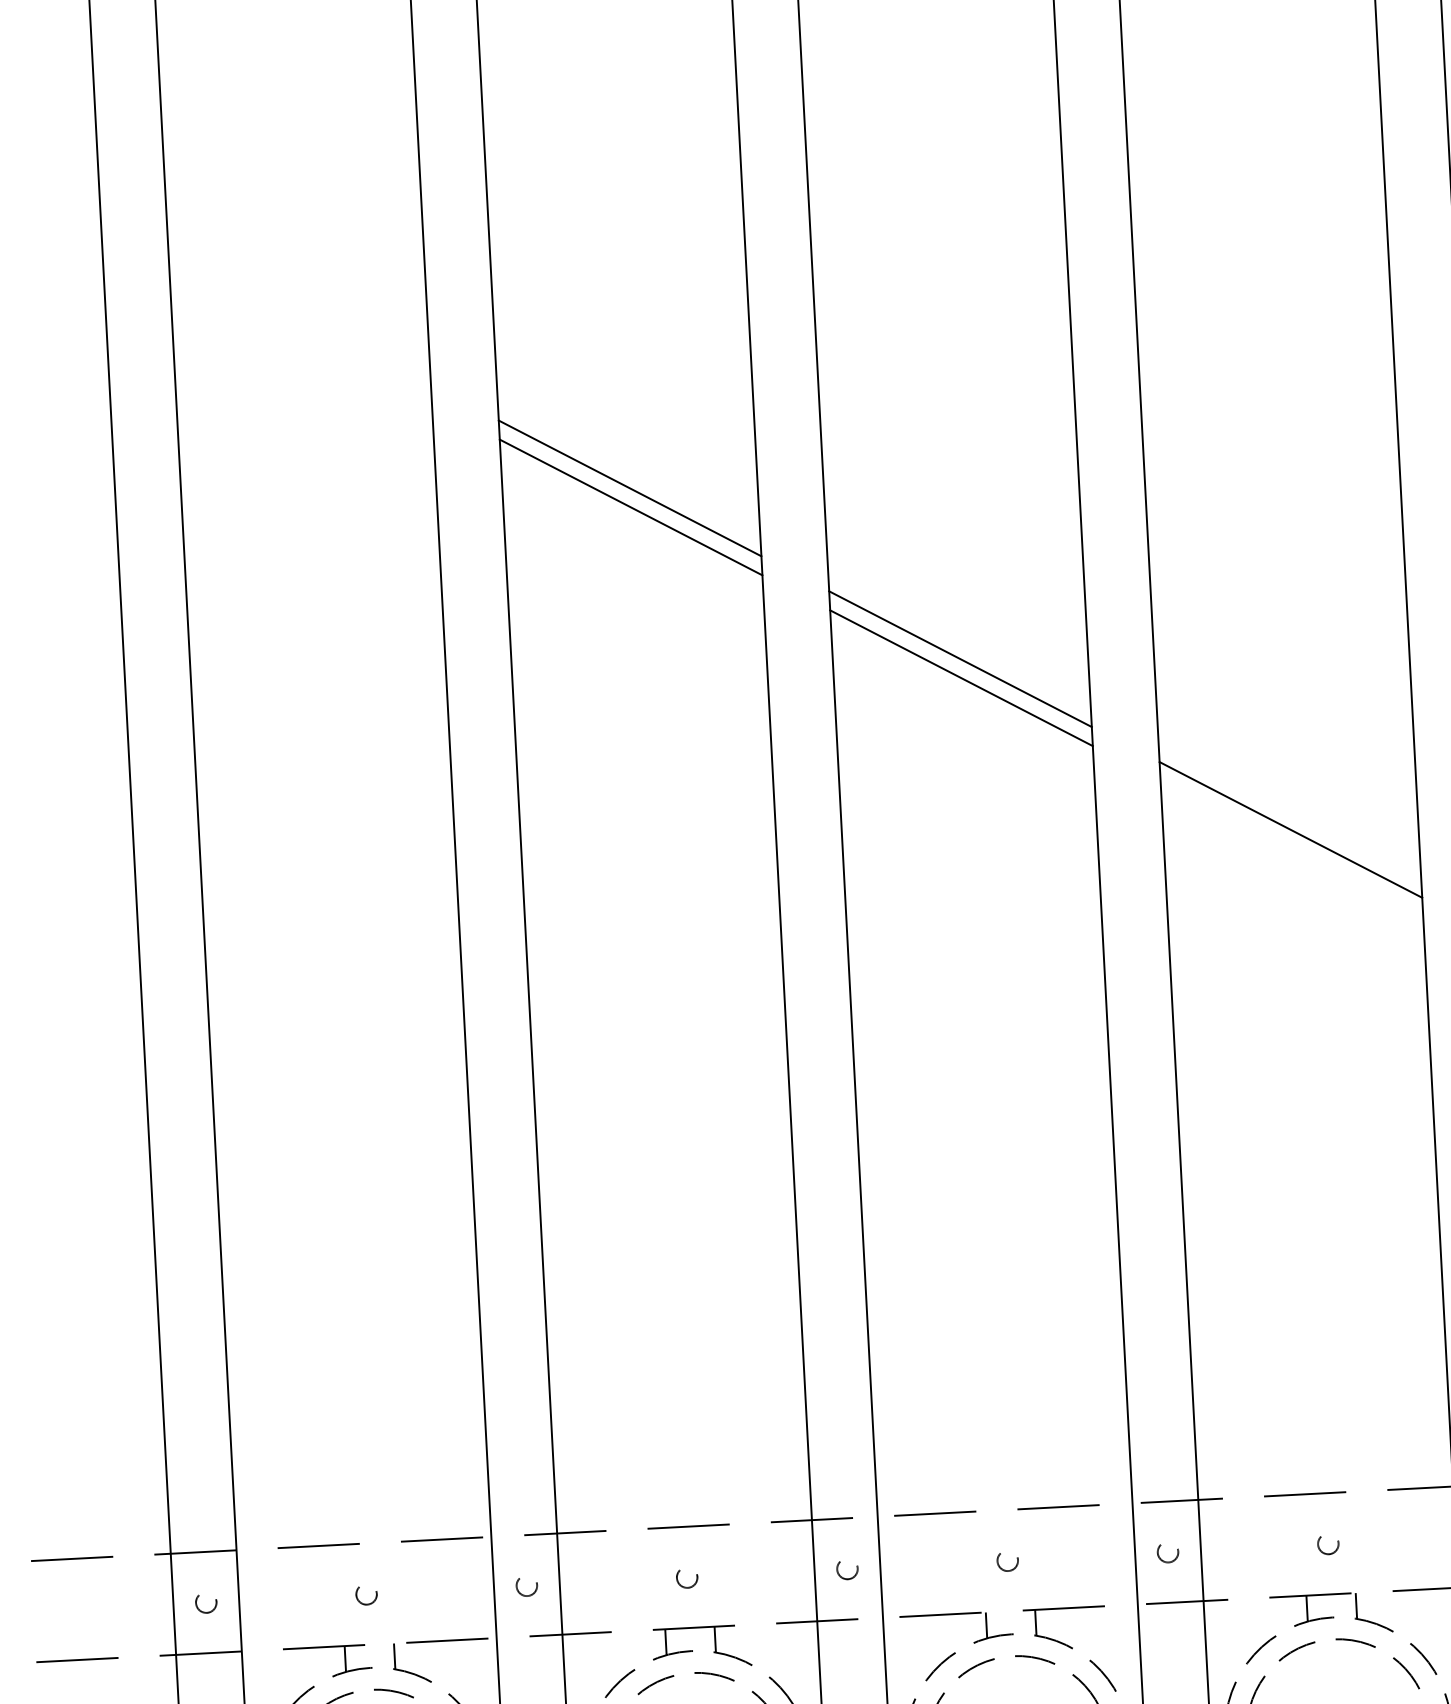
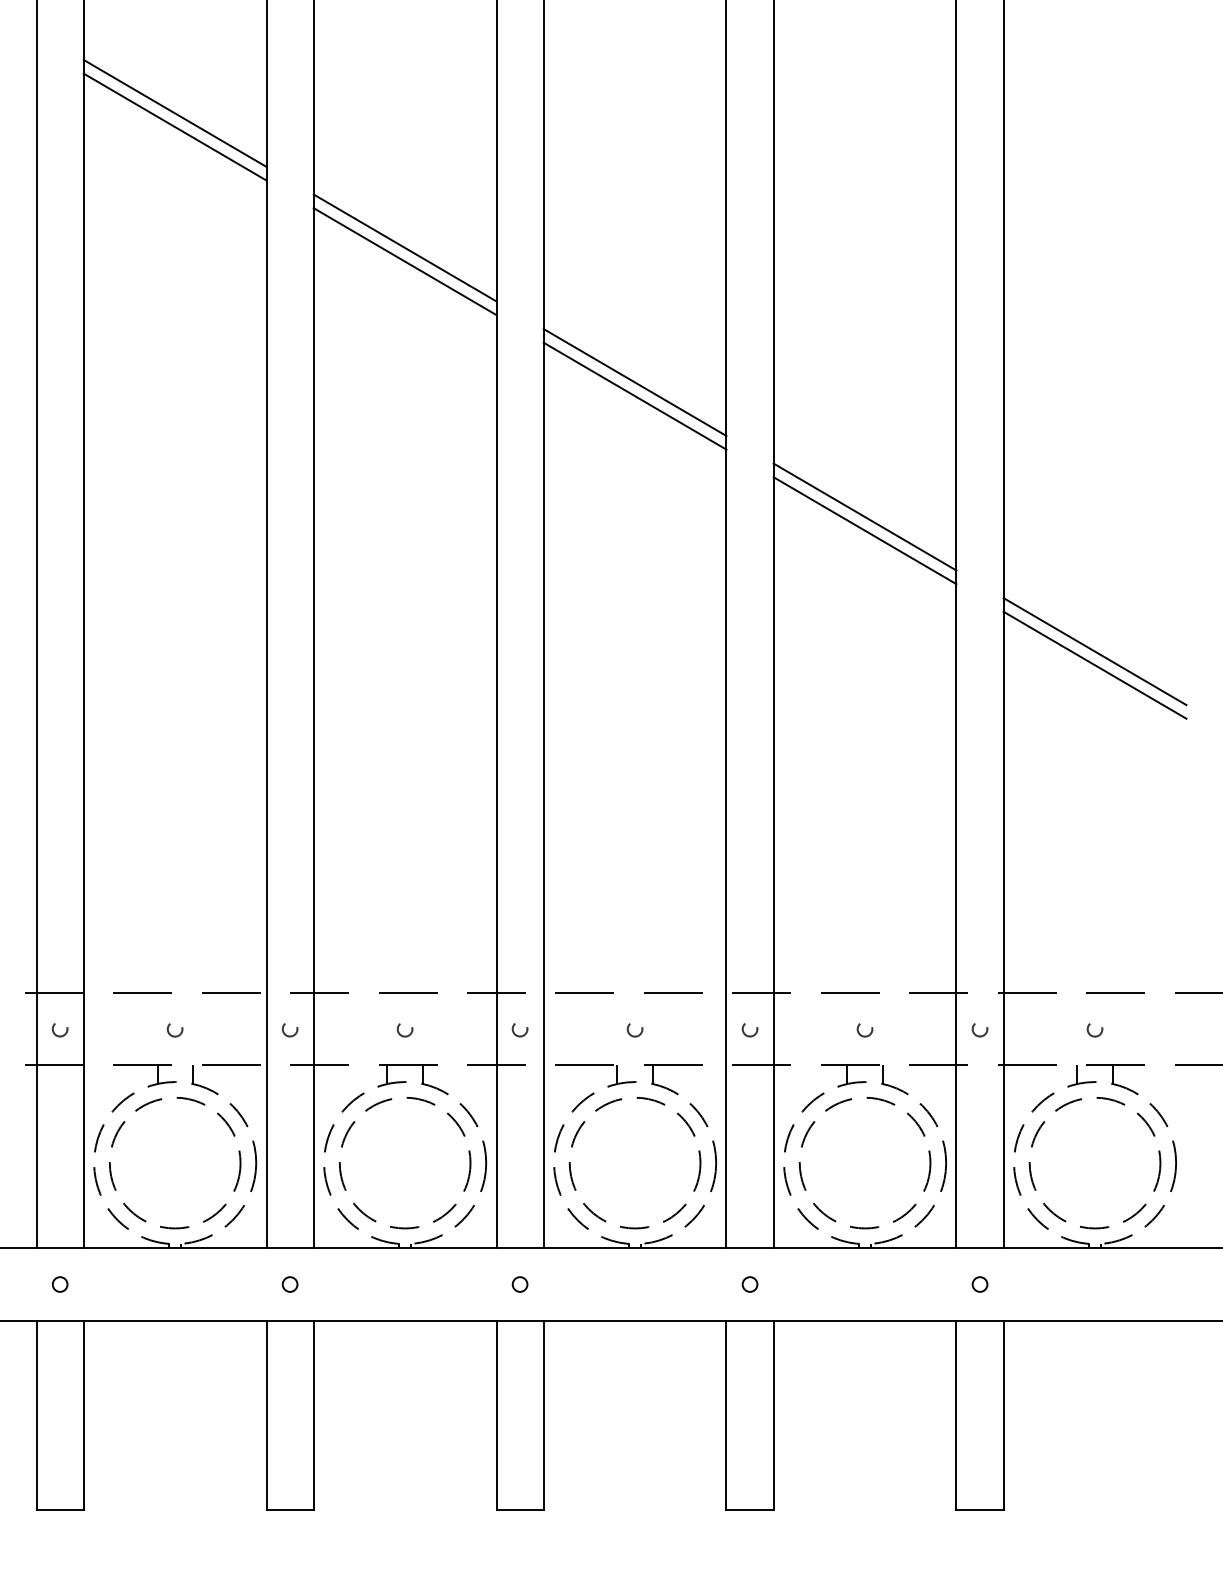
line: (298, 316) -> (174, 112), added
line: (299, 335) -> (174, 126), added
line: (1291, 848) -> (864, 530), added

